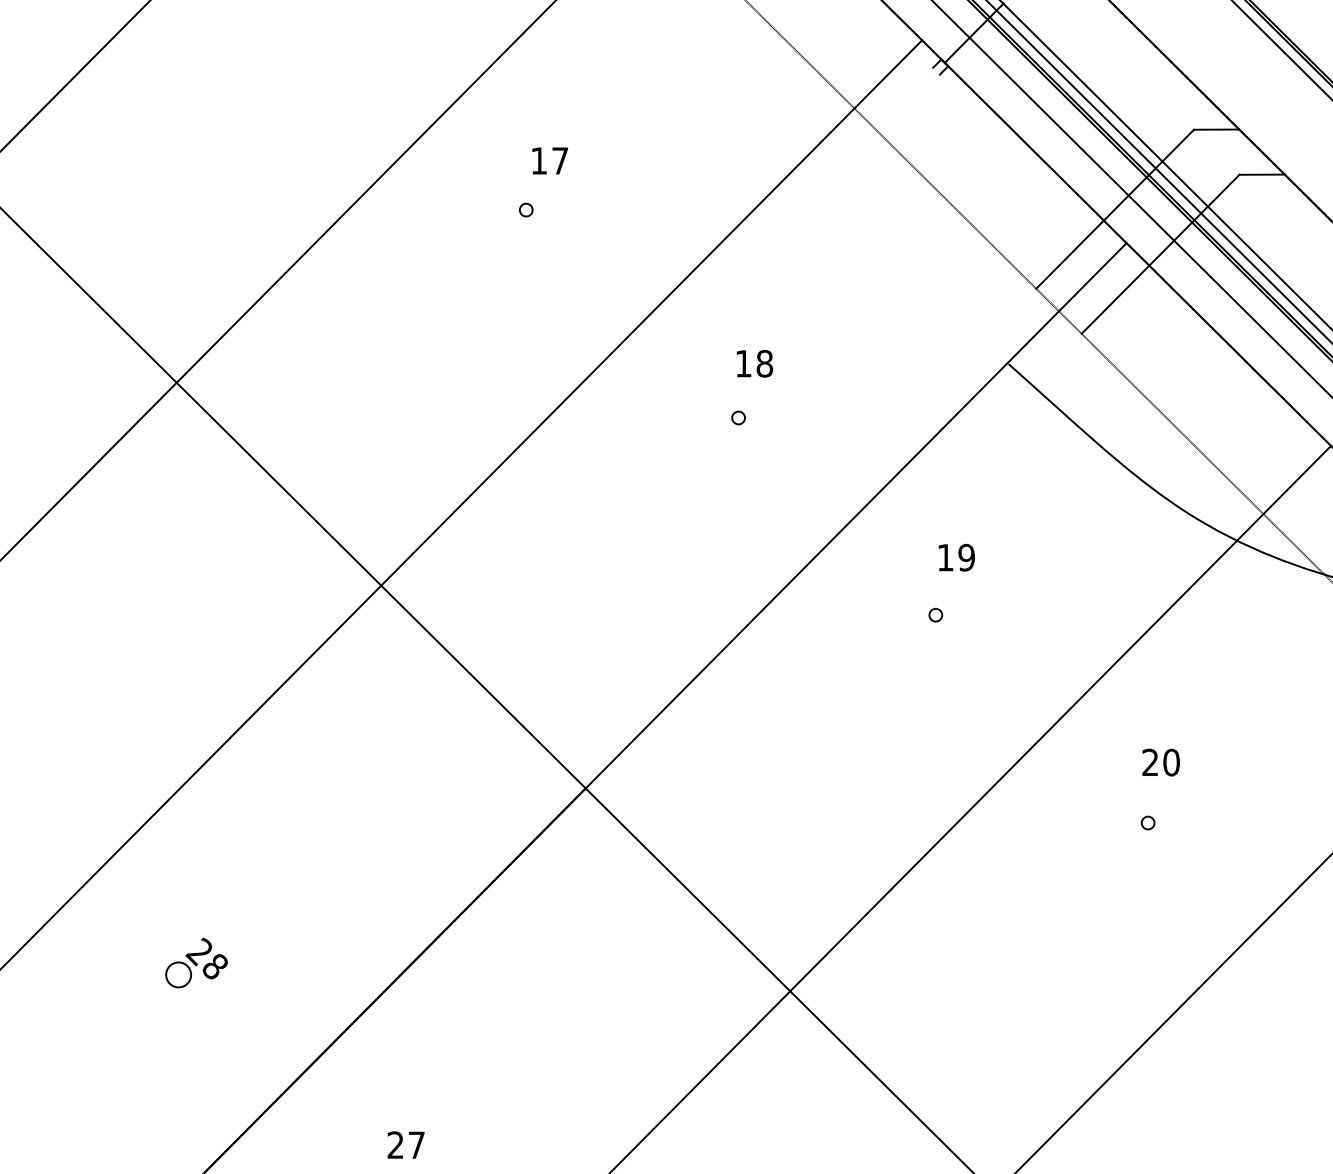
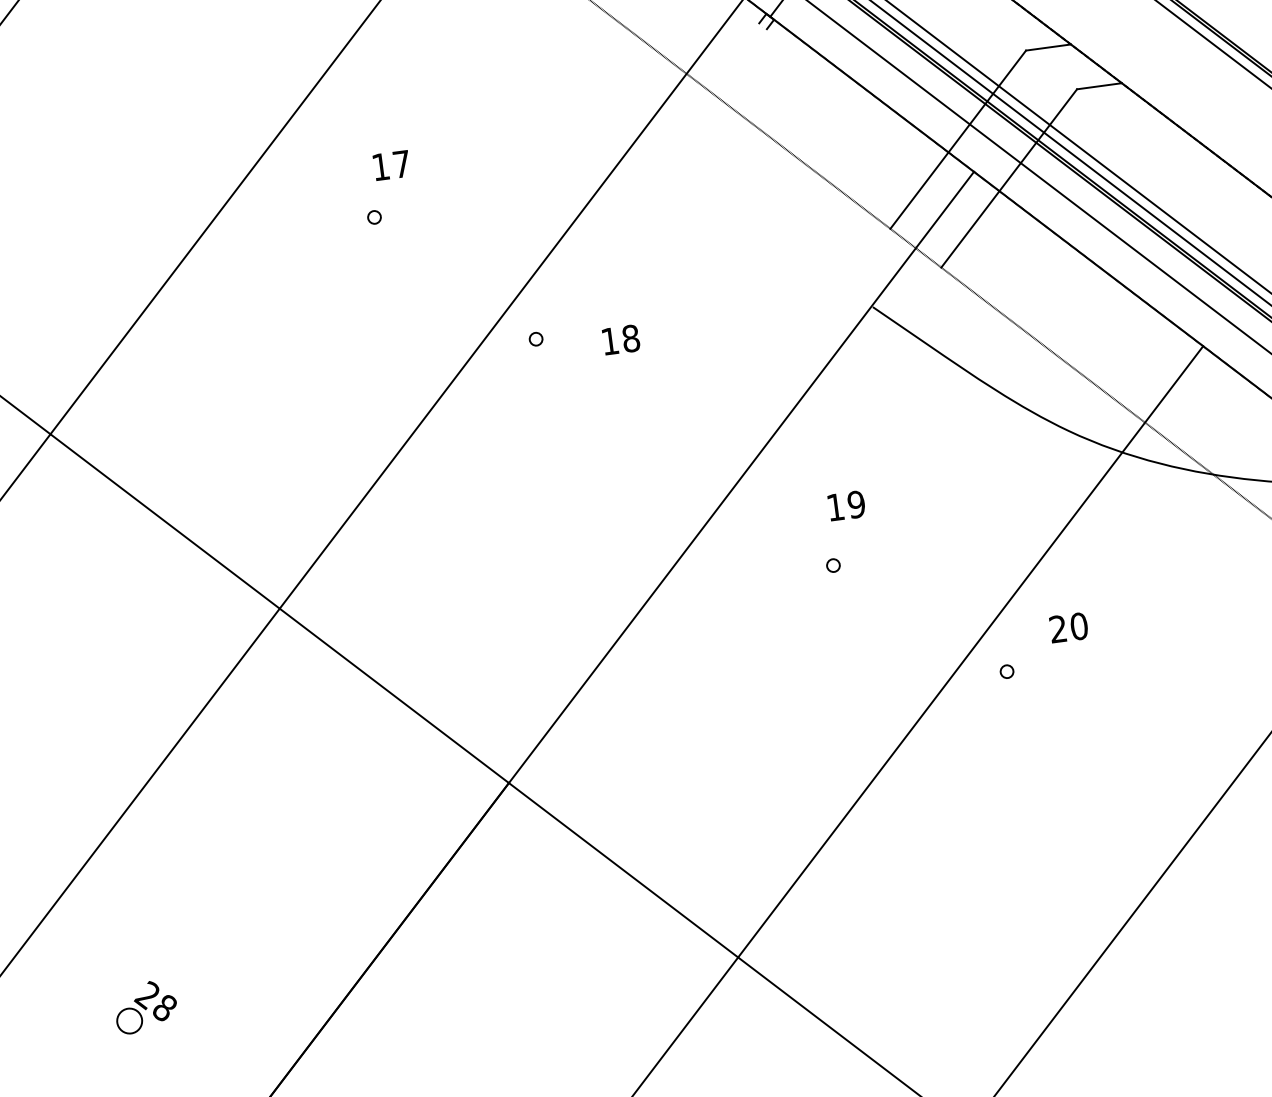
circle: (738, 417) -> (535, 338), moved
text: (1160, 762) -> (1068, 627), moved
circle: (1147, 822) -> (1006, 671), moved

